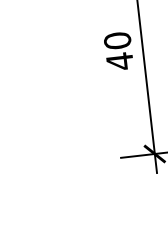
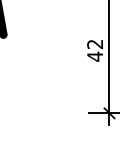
text: (118, 41) -> (95, 44), 40 -> 42

